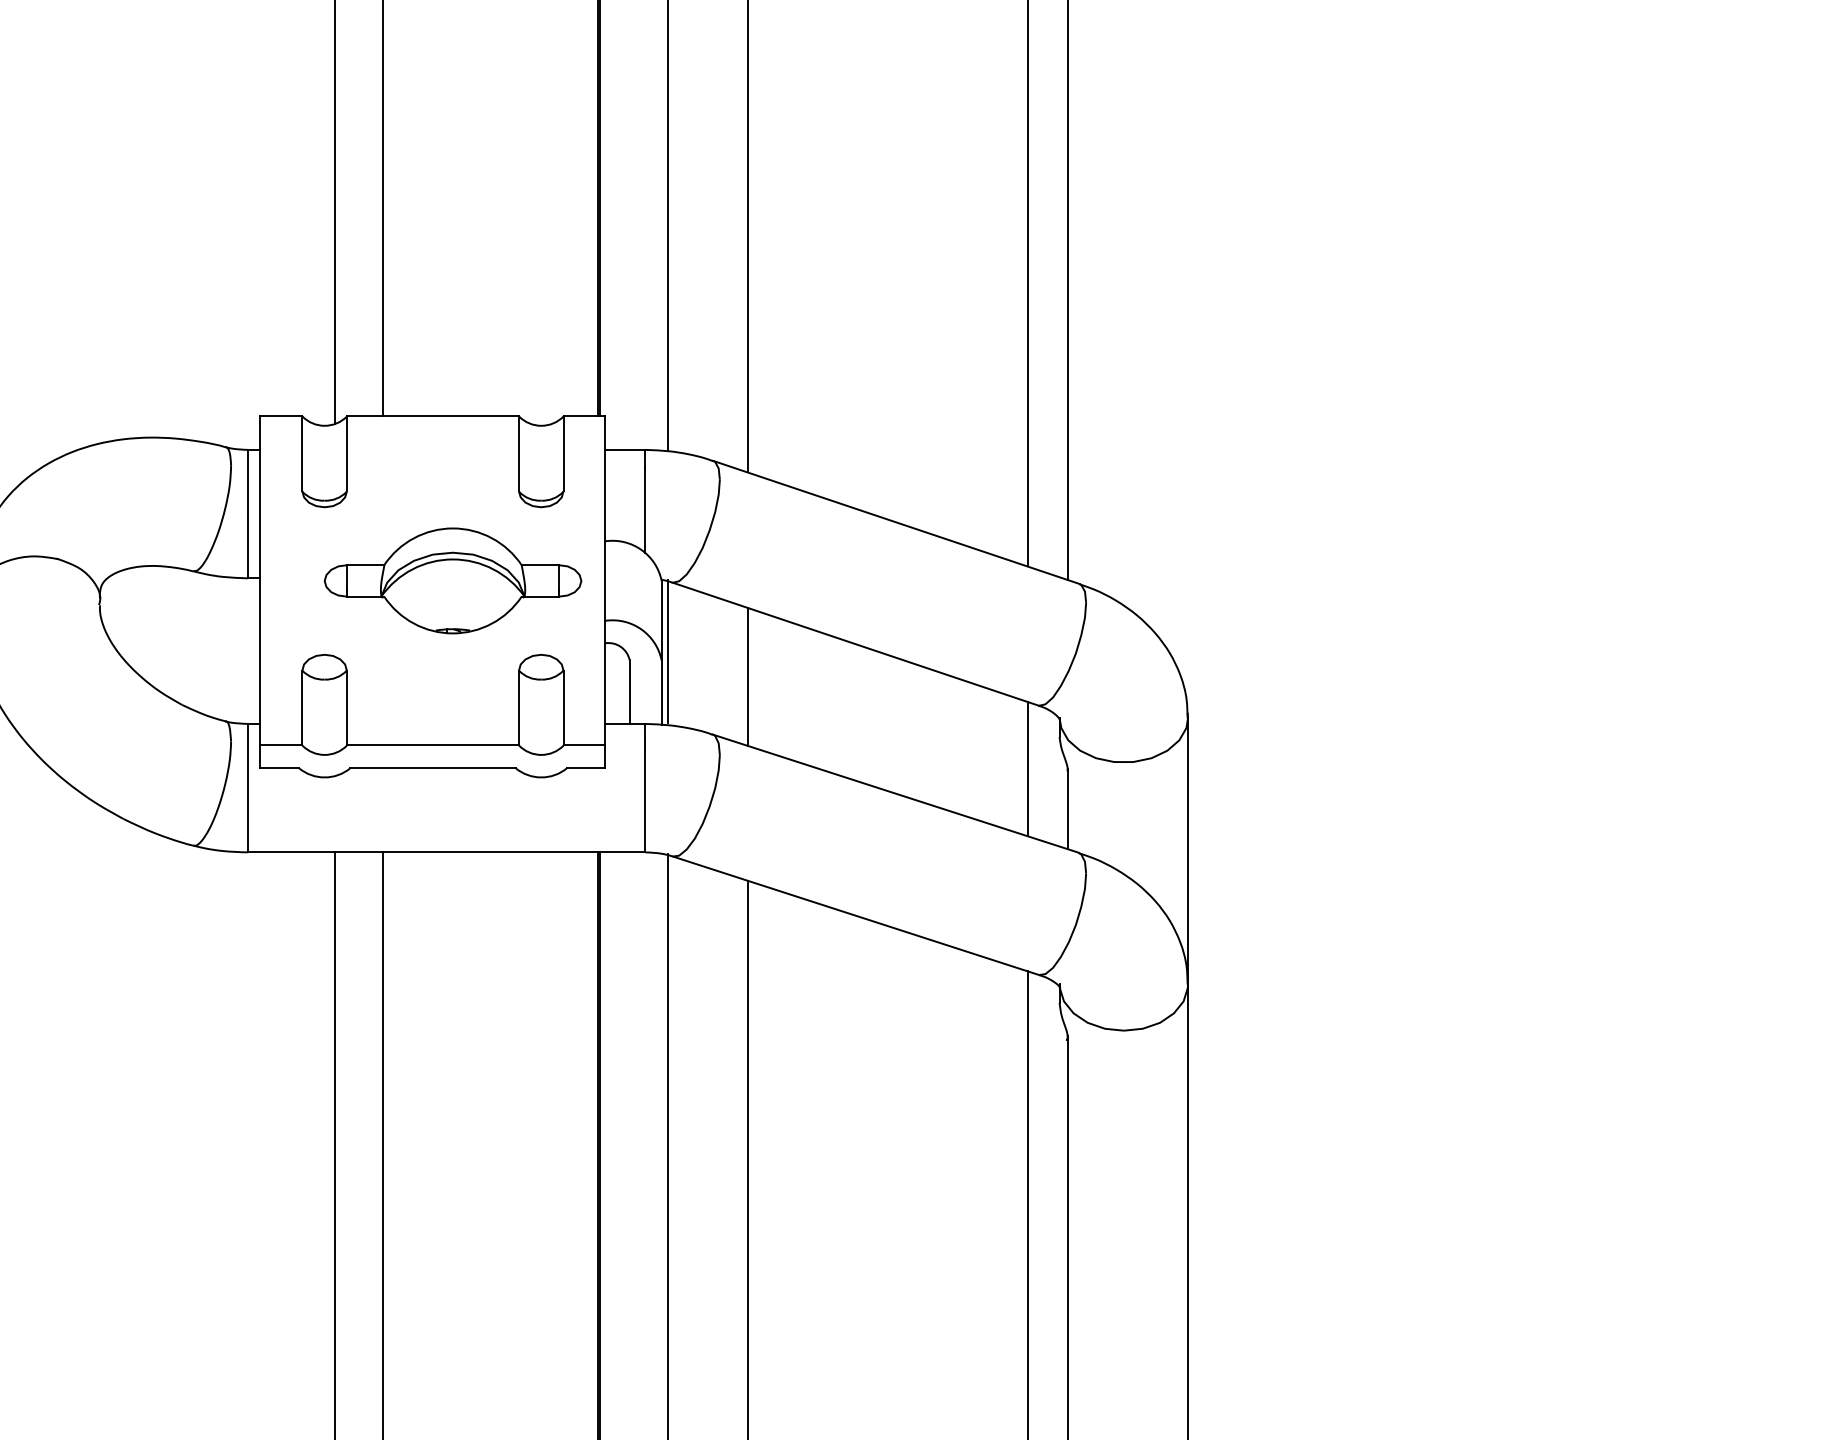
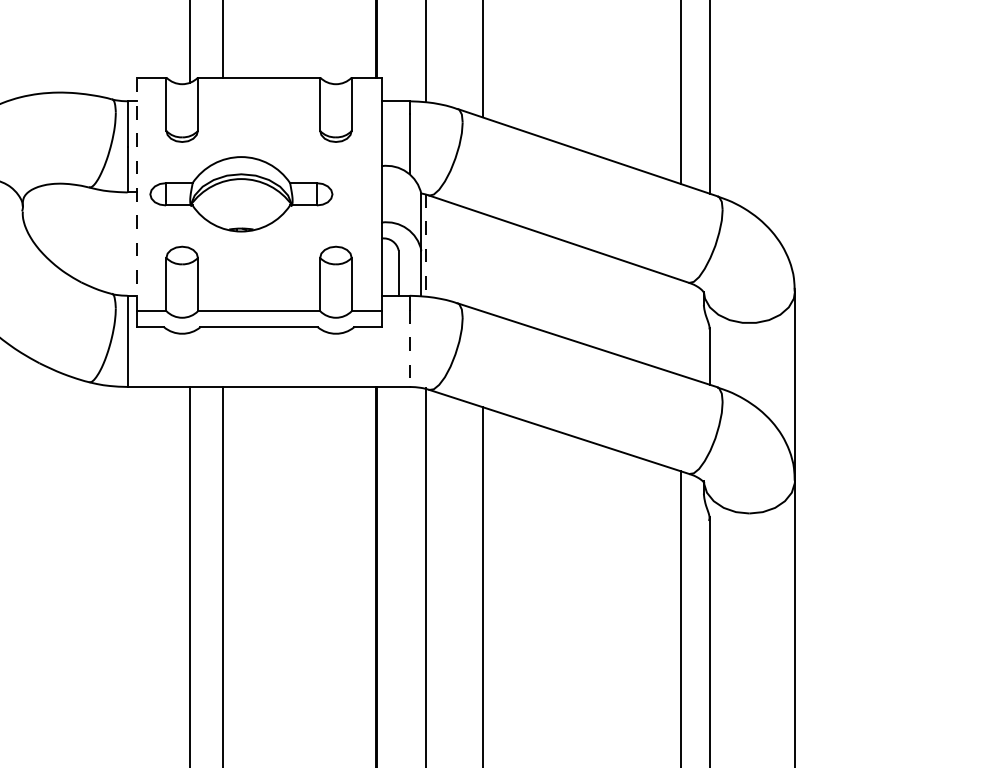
line: (260, 580) -> (136, 194), solid -> dashed
part: (452, 580) -> (241, 194), moved
line: (667, 651) -> (425, 244), solid -> dashed
line: (747, 676) -> (482, 262), removed
line: (1027, 768) -> (681, 327), removed
line: (645, 798) -> (409, 348), solid -> dashed

